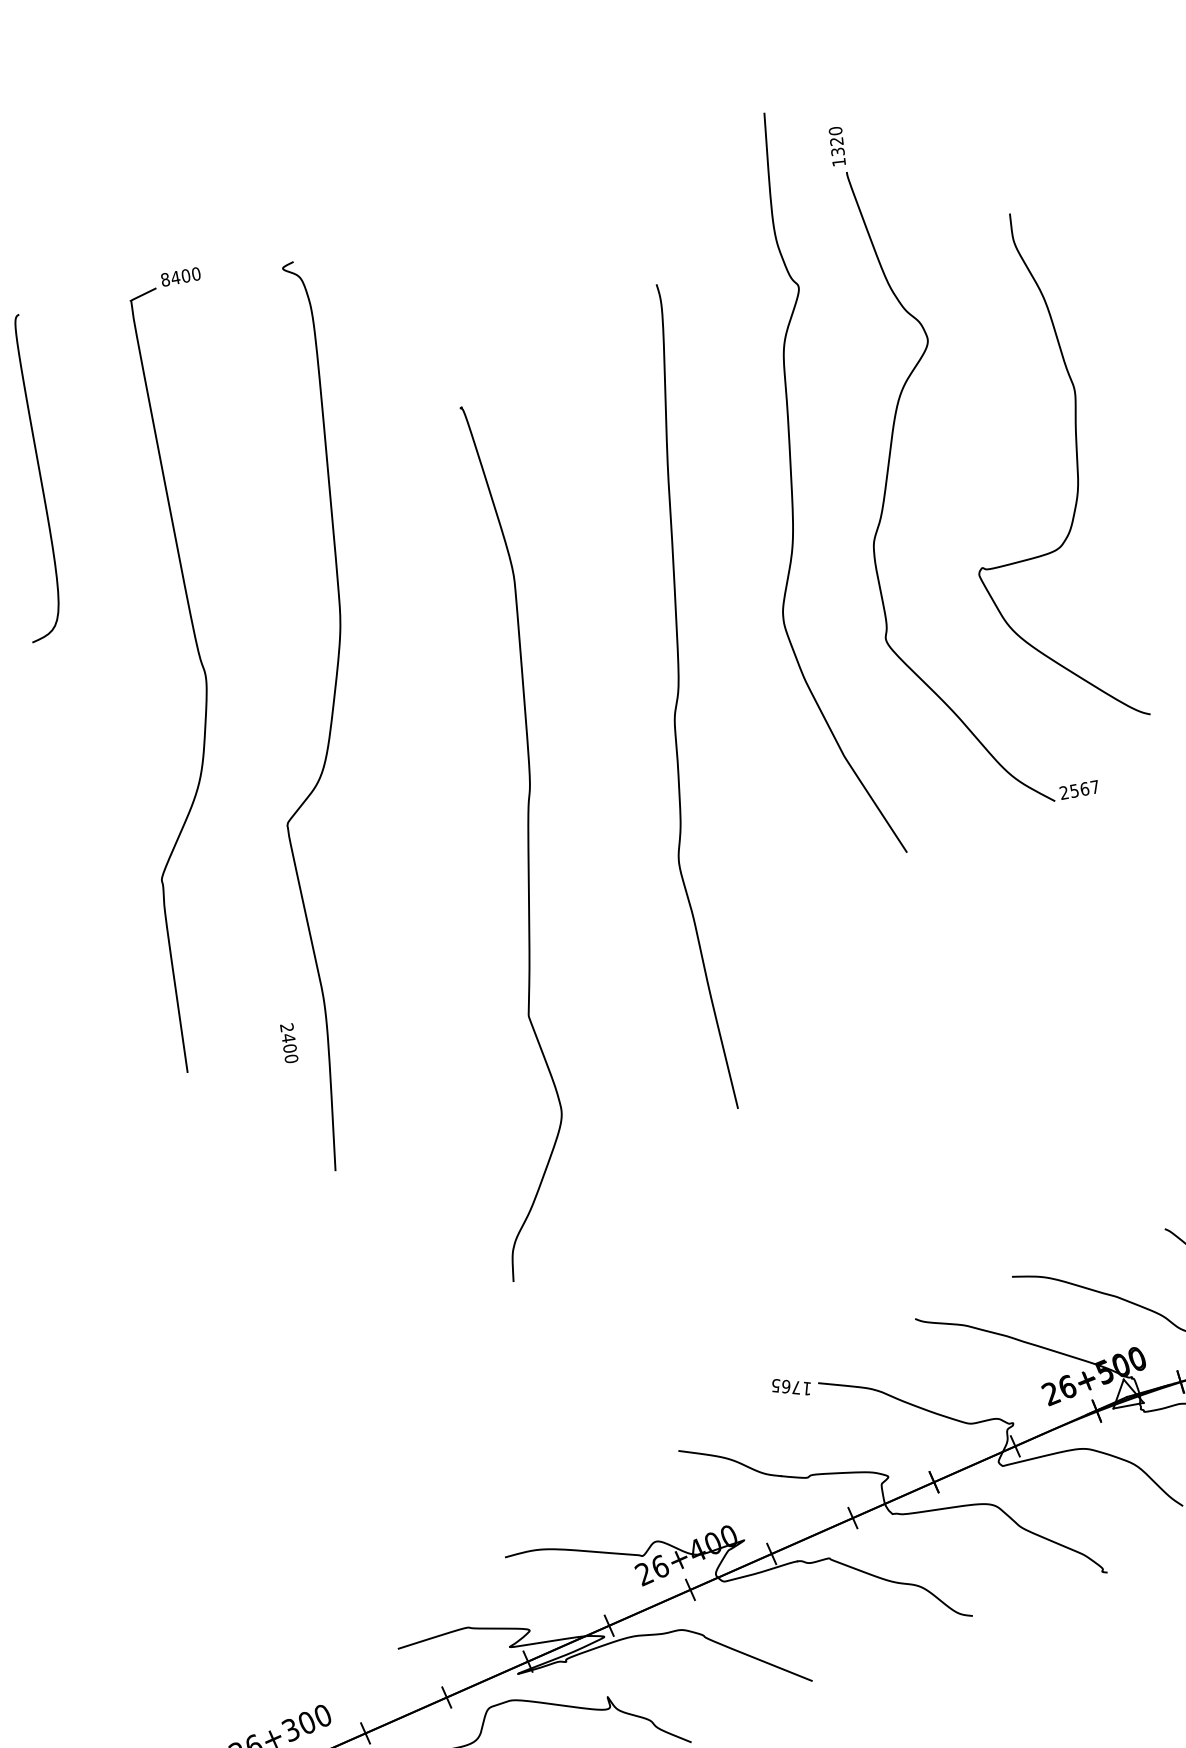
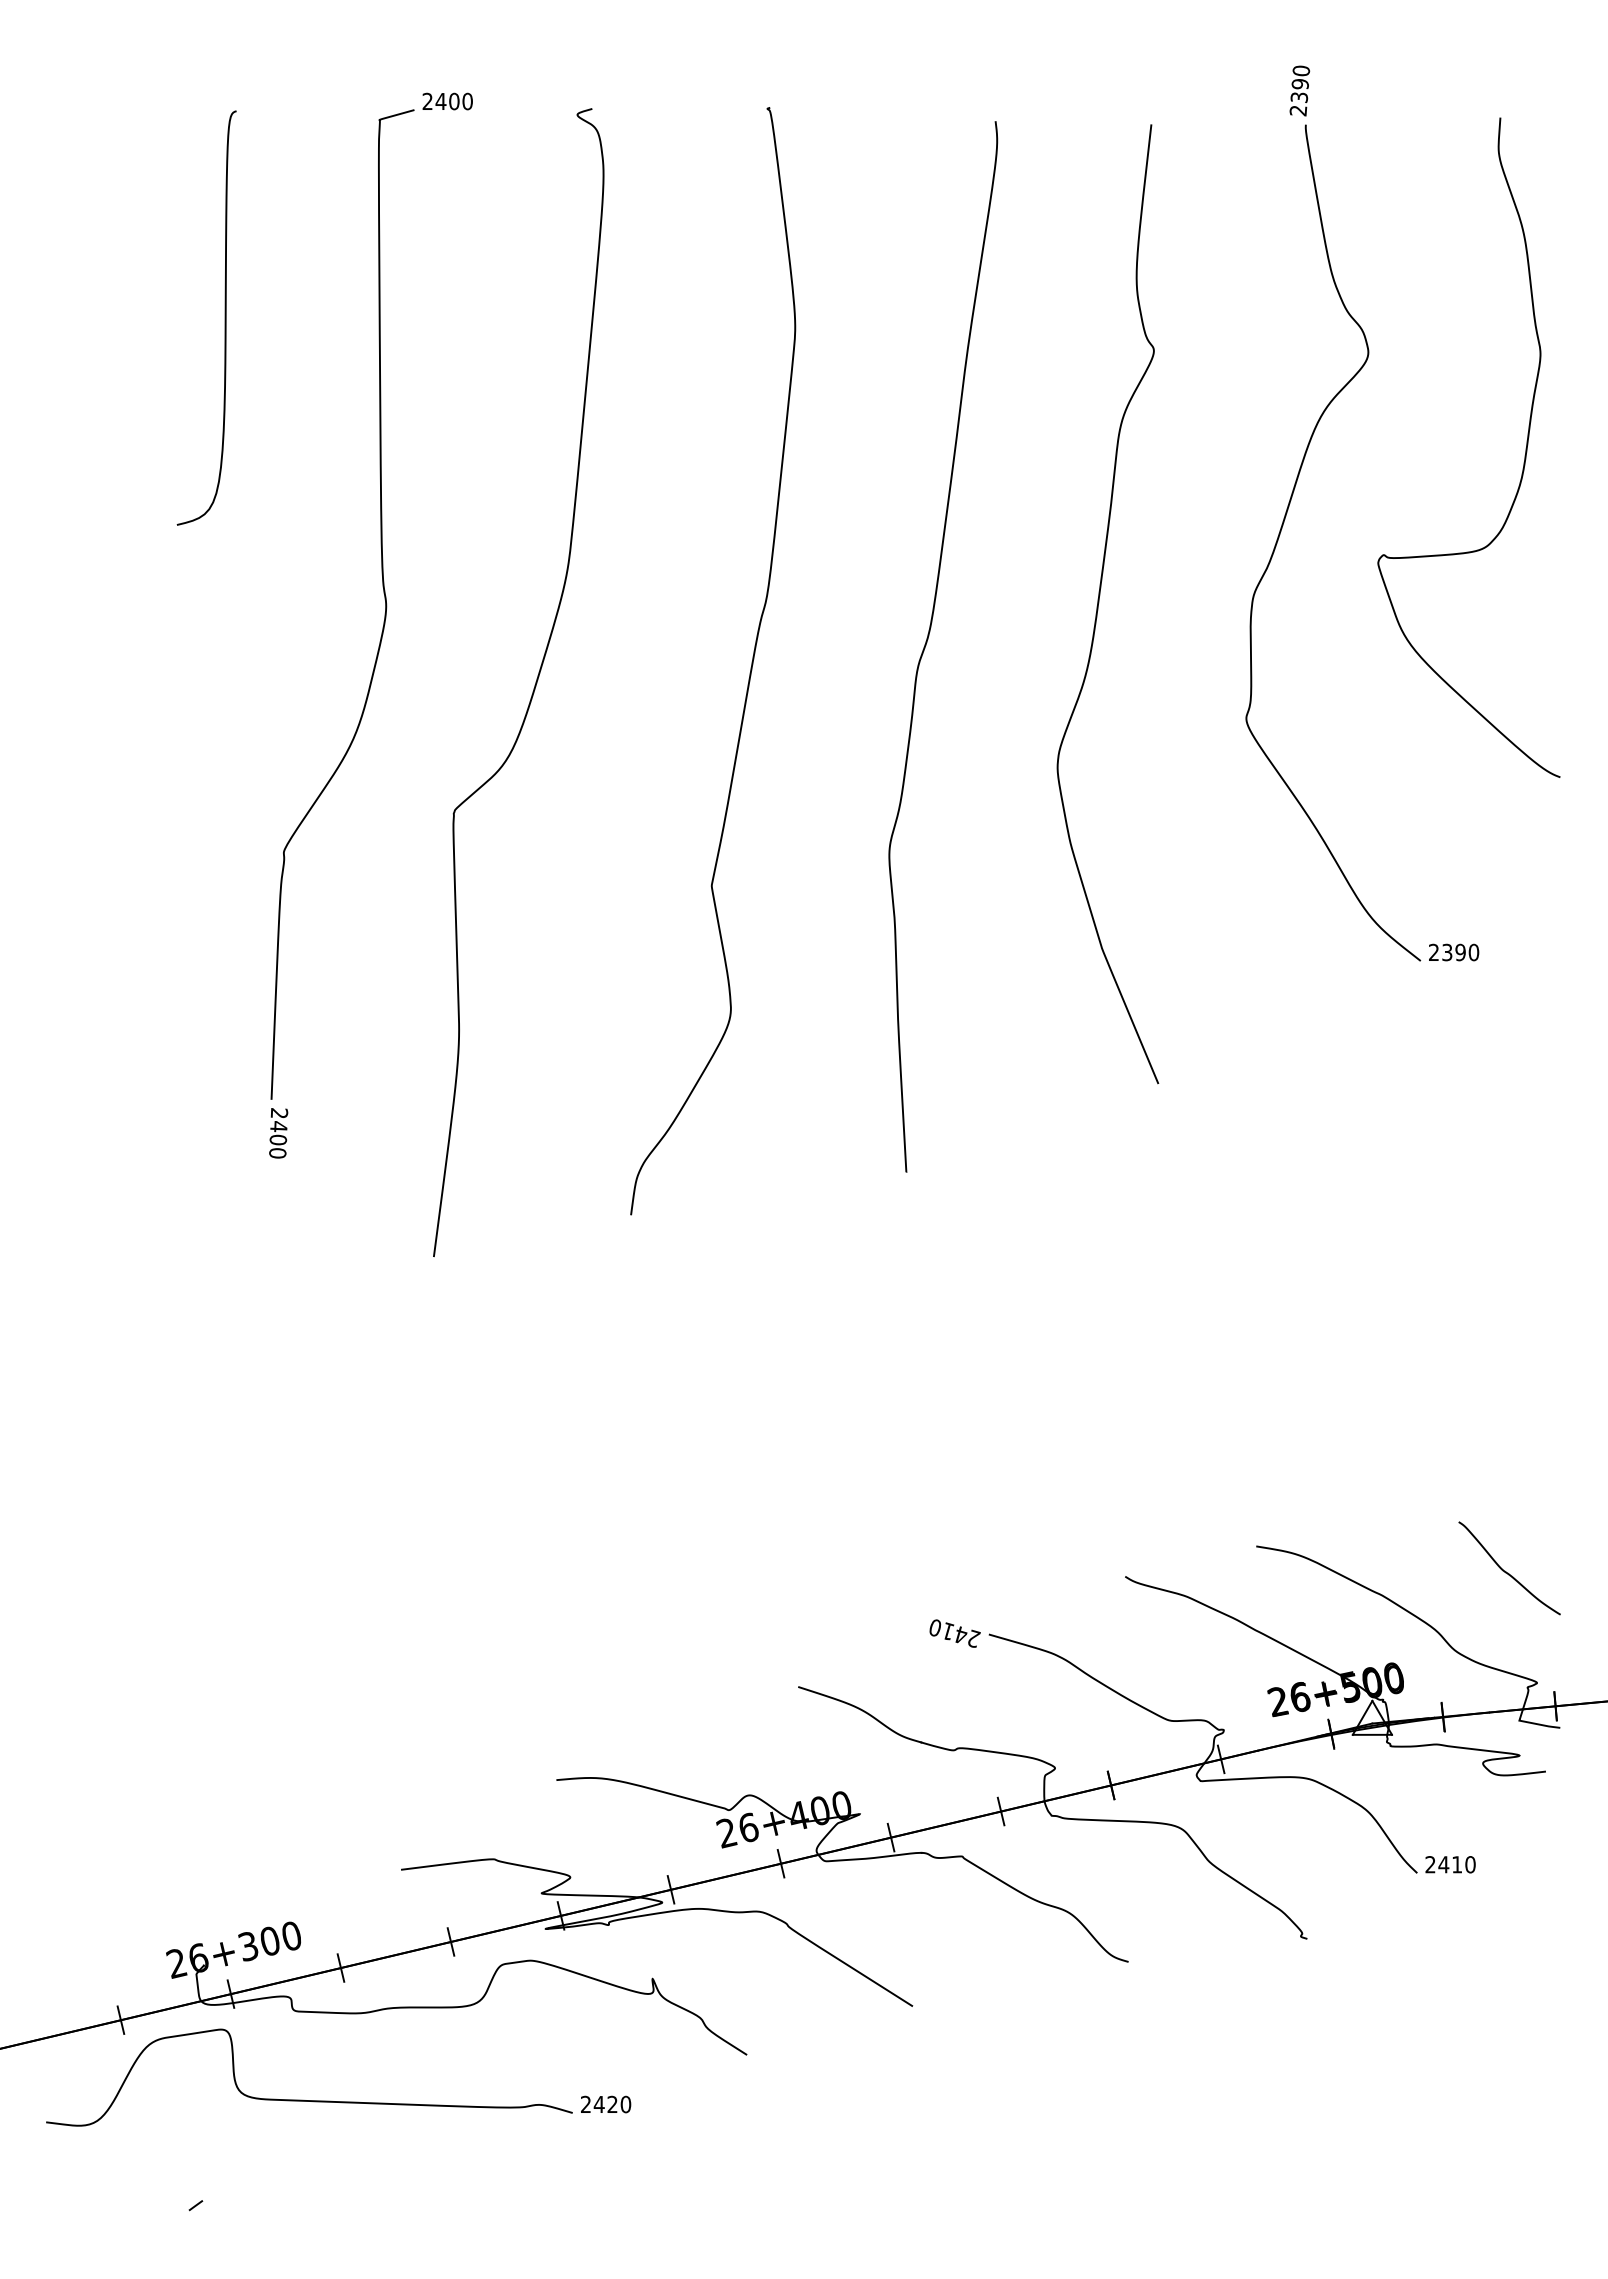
text: (838, 151) -> (1299, 97), 1320 -> 2390
text: (165, 279) -> (427, 101), 8400 -> 2400
curve: (1076, 471) -> (1524, 455), moved
curve: (792, 490) -> (1099, 603), moved
curve: (678, 696) -> (927, 642), moved
text: (1084, 789) -> (1460, 952), 2567 -> 2390
curve: (527, 842) -> (750, 667), moved
text: (289, 1043) -> (278, 1133), moved
text: (791, 1387) -> (954, 1633), 1765 -> 2410

